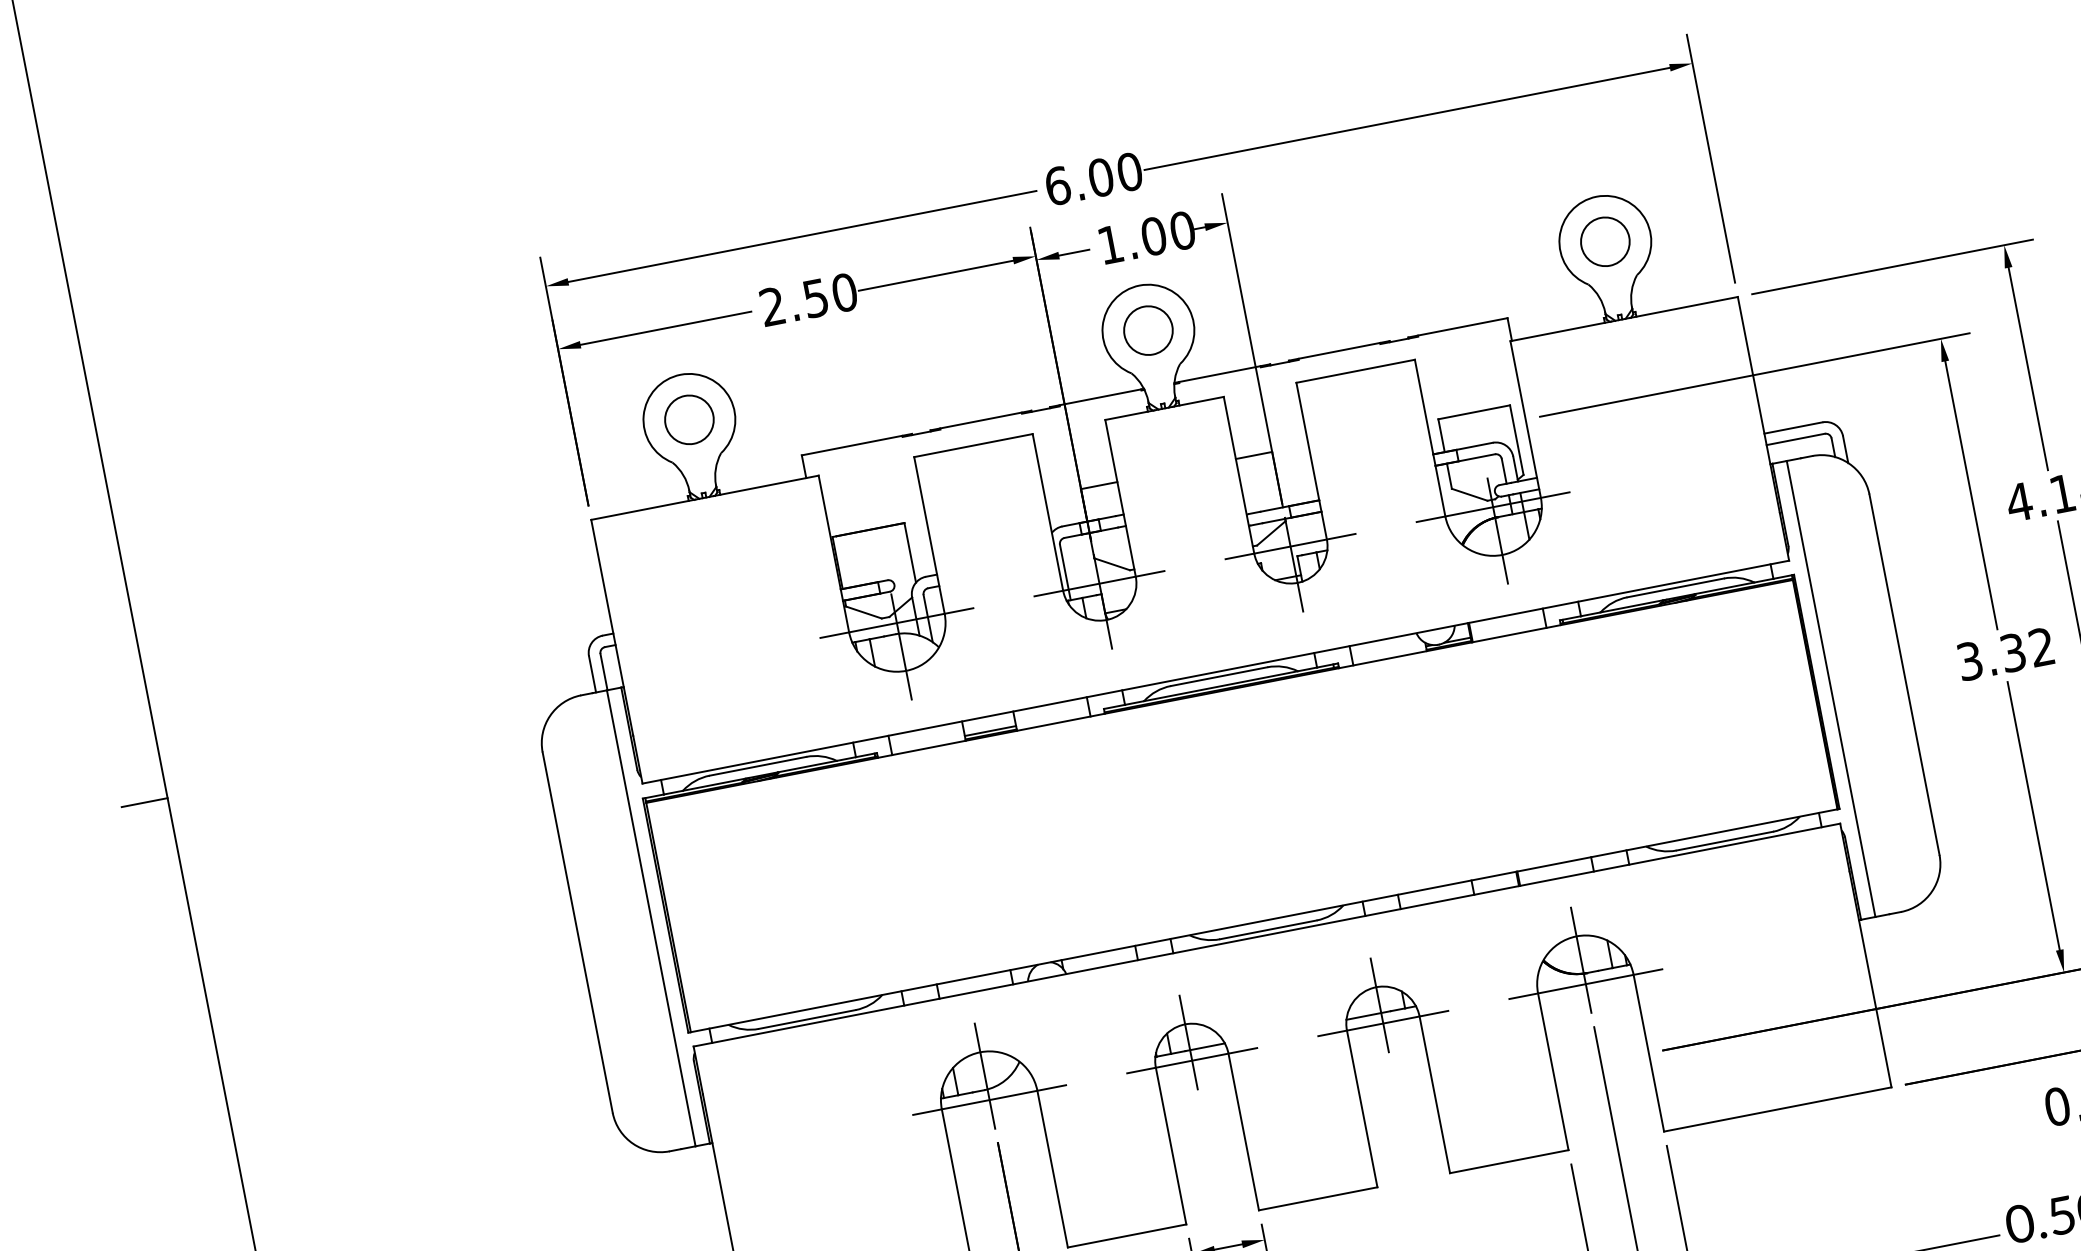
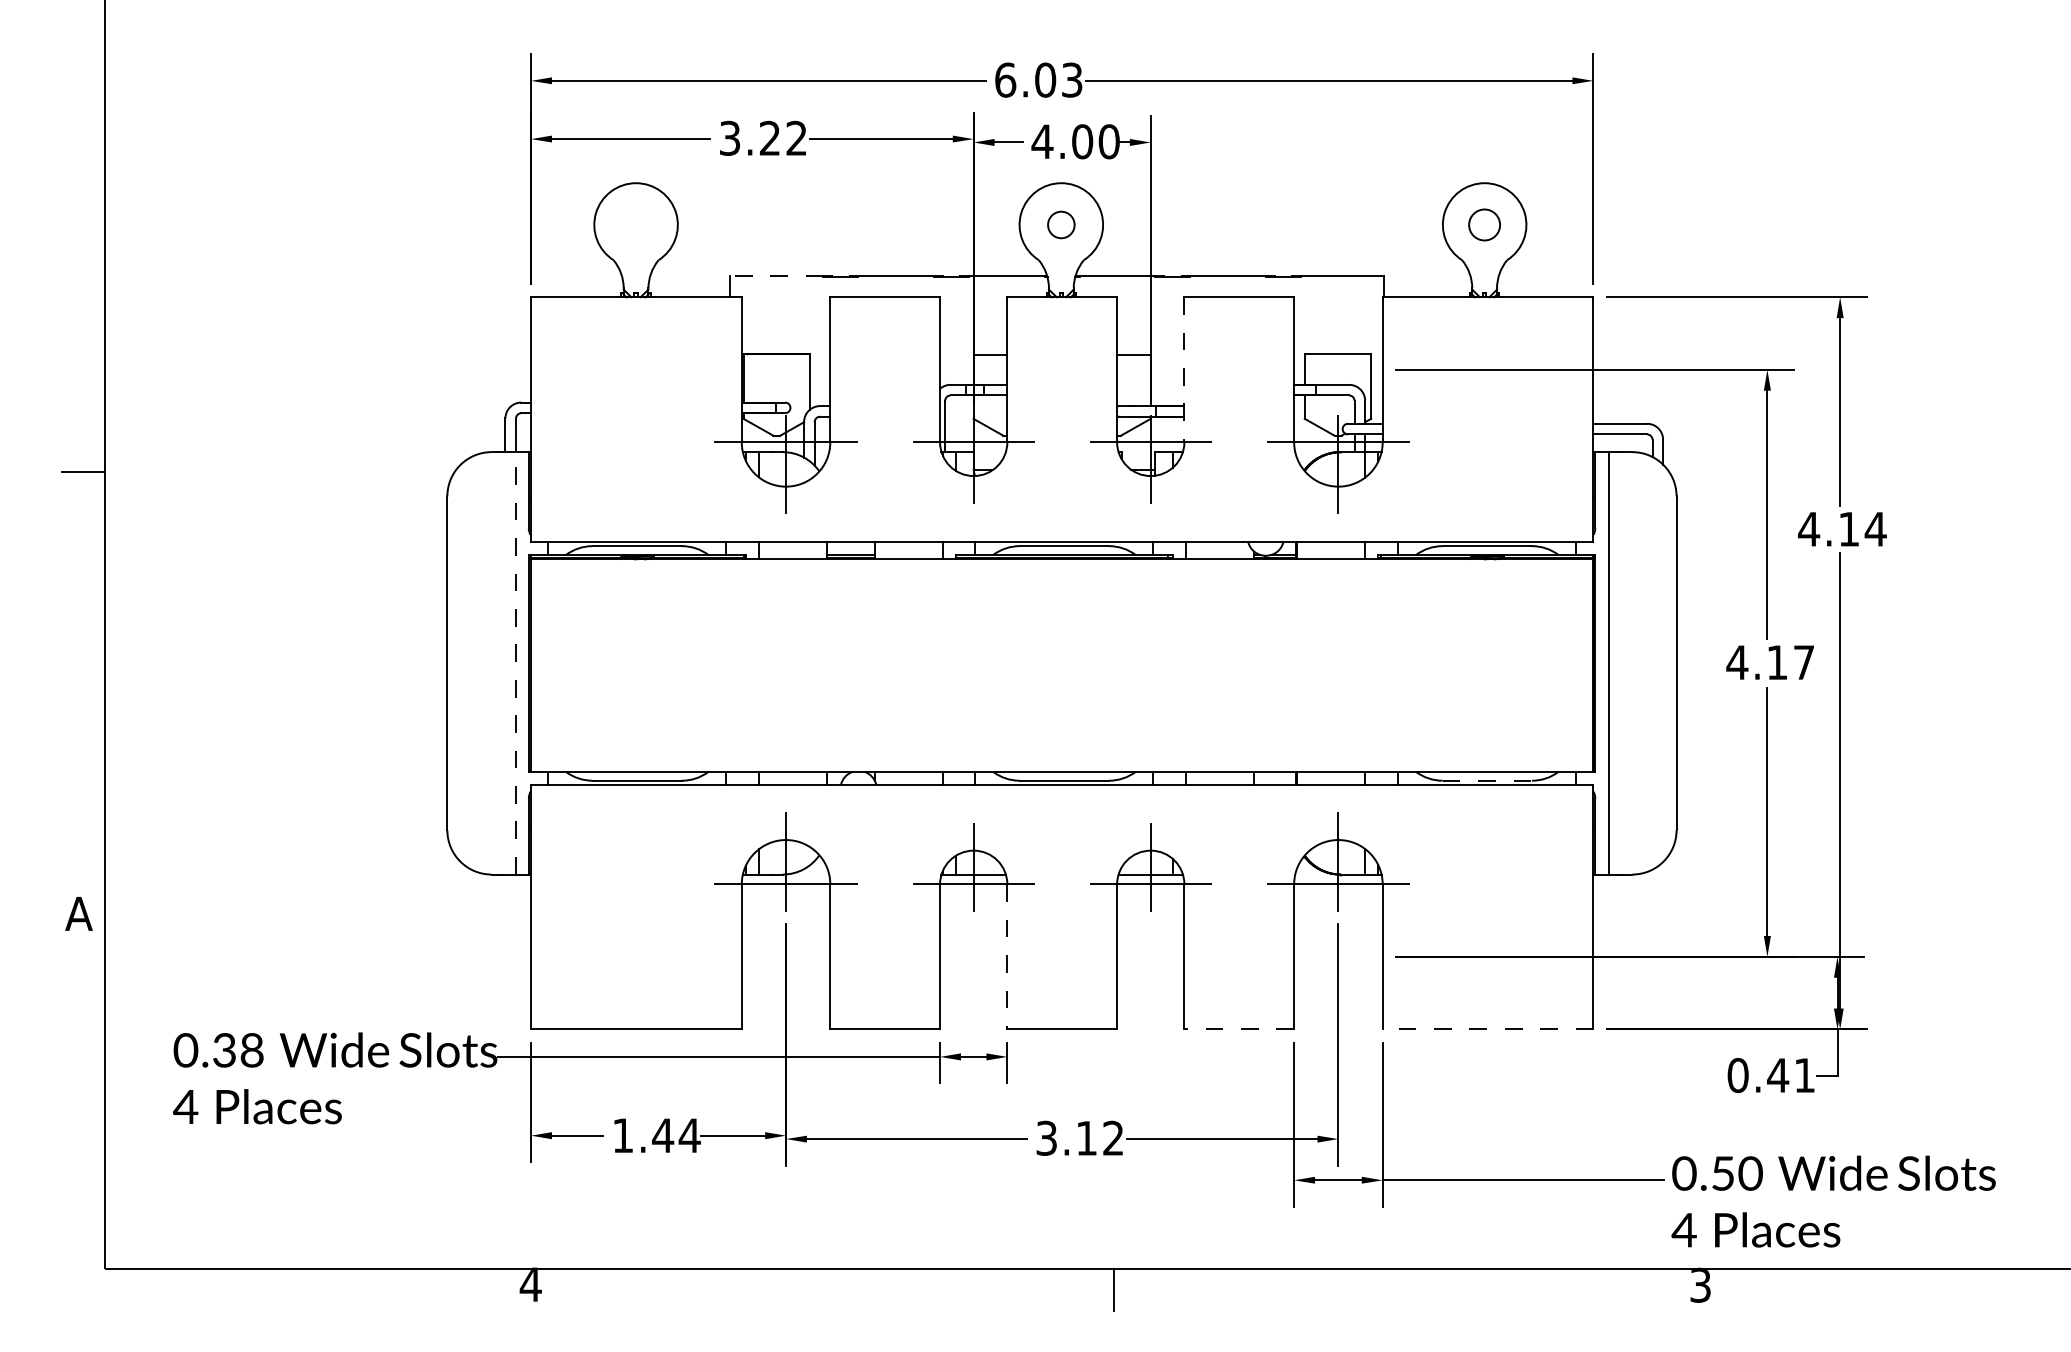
text: (1128, 171) -> (1071, 79), 6.00 -> 6.03
circle: (1605, 241) -> (1484, 224), size x0.7
text: (1110, 244) -> (1042, 141), 1.00 -> 4.00
text: (808, 298) -> (763, 137), 2.50 -> 3.22
circle: (1148, 330) -> (1061, 224), size x0.6
circle: (689, 419) -> (636, 224), removed
line: (851, 446) -> (776, 276), solid -> dashed
line: (1311, 460) -> (1184, 369), solid -> dashed
text: (2004, 654) -> (1769, 662), 3.32 -> 4.17
line: (1724, 840) -> (1487, 780), solid -> dashed
line: (651, 917) -> (515, 662), solid -> dashed
line: (1777, 1109) -> (1487, 1029), solid -> dashed
line: (1243, 1131) -> (1007, 956), solid -> dashed
line: (1509, 1161) -> (1239, 1029), solid -> dashed

